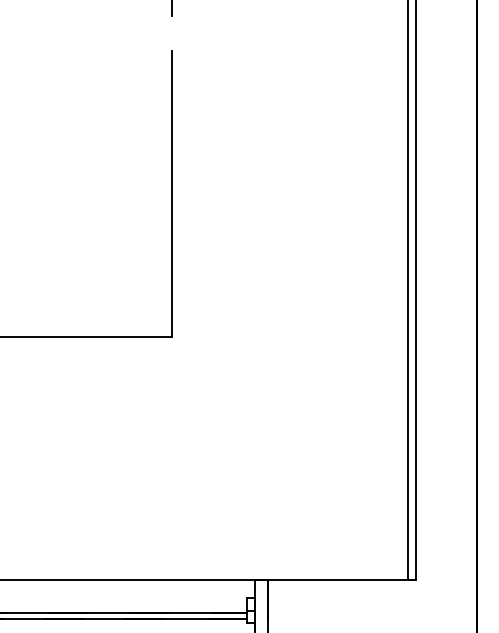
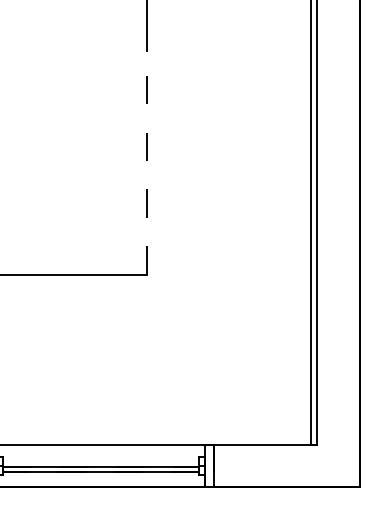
line: (171, 194) -> (146, 175), solid -> dashed

